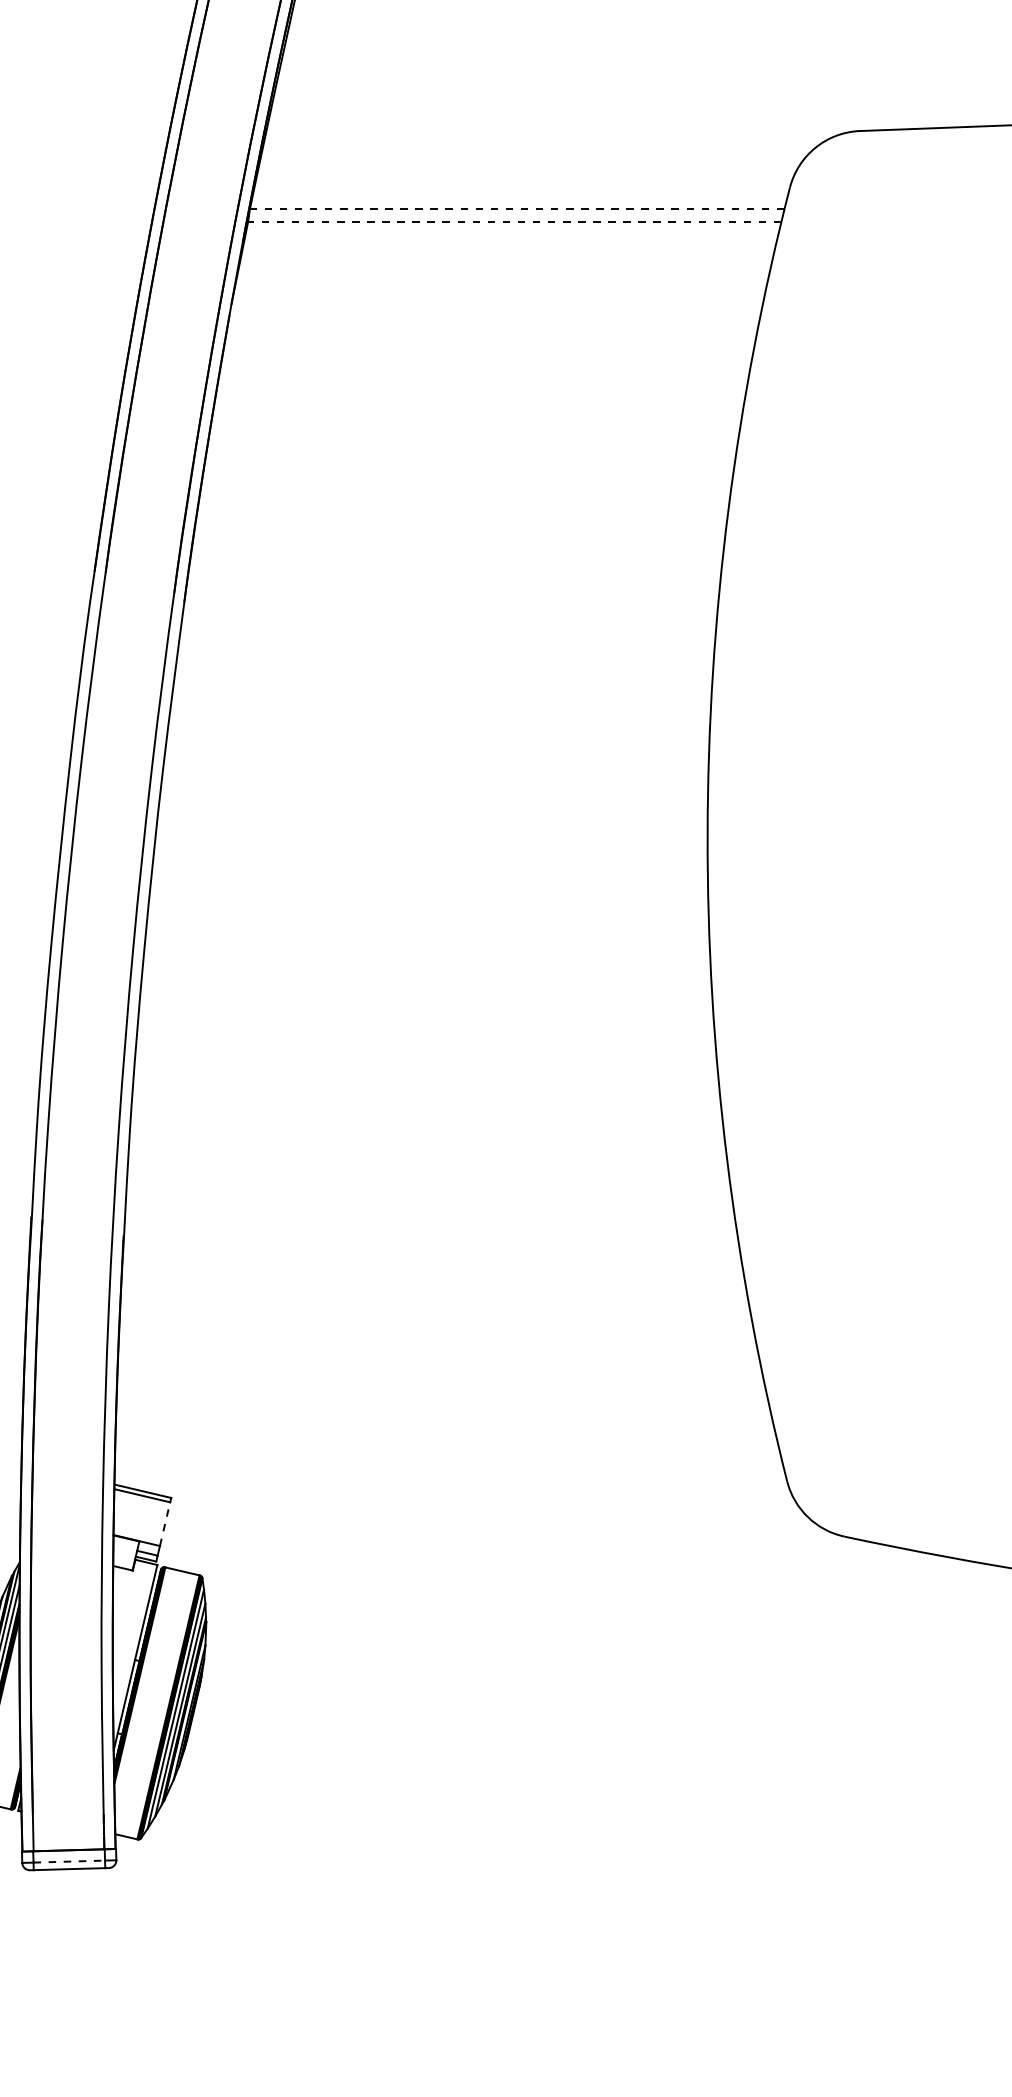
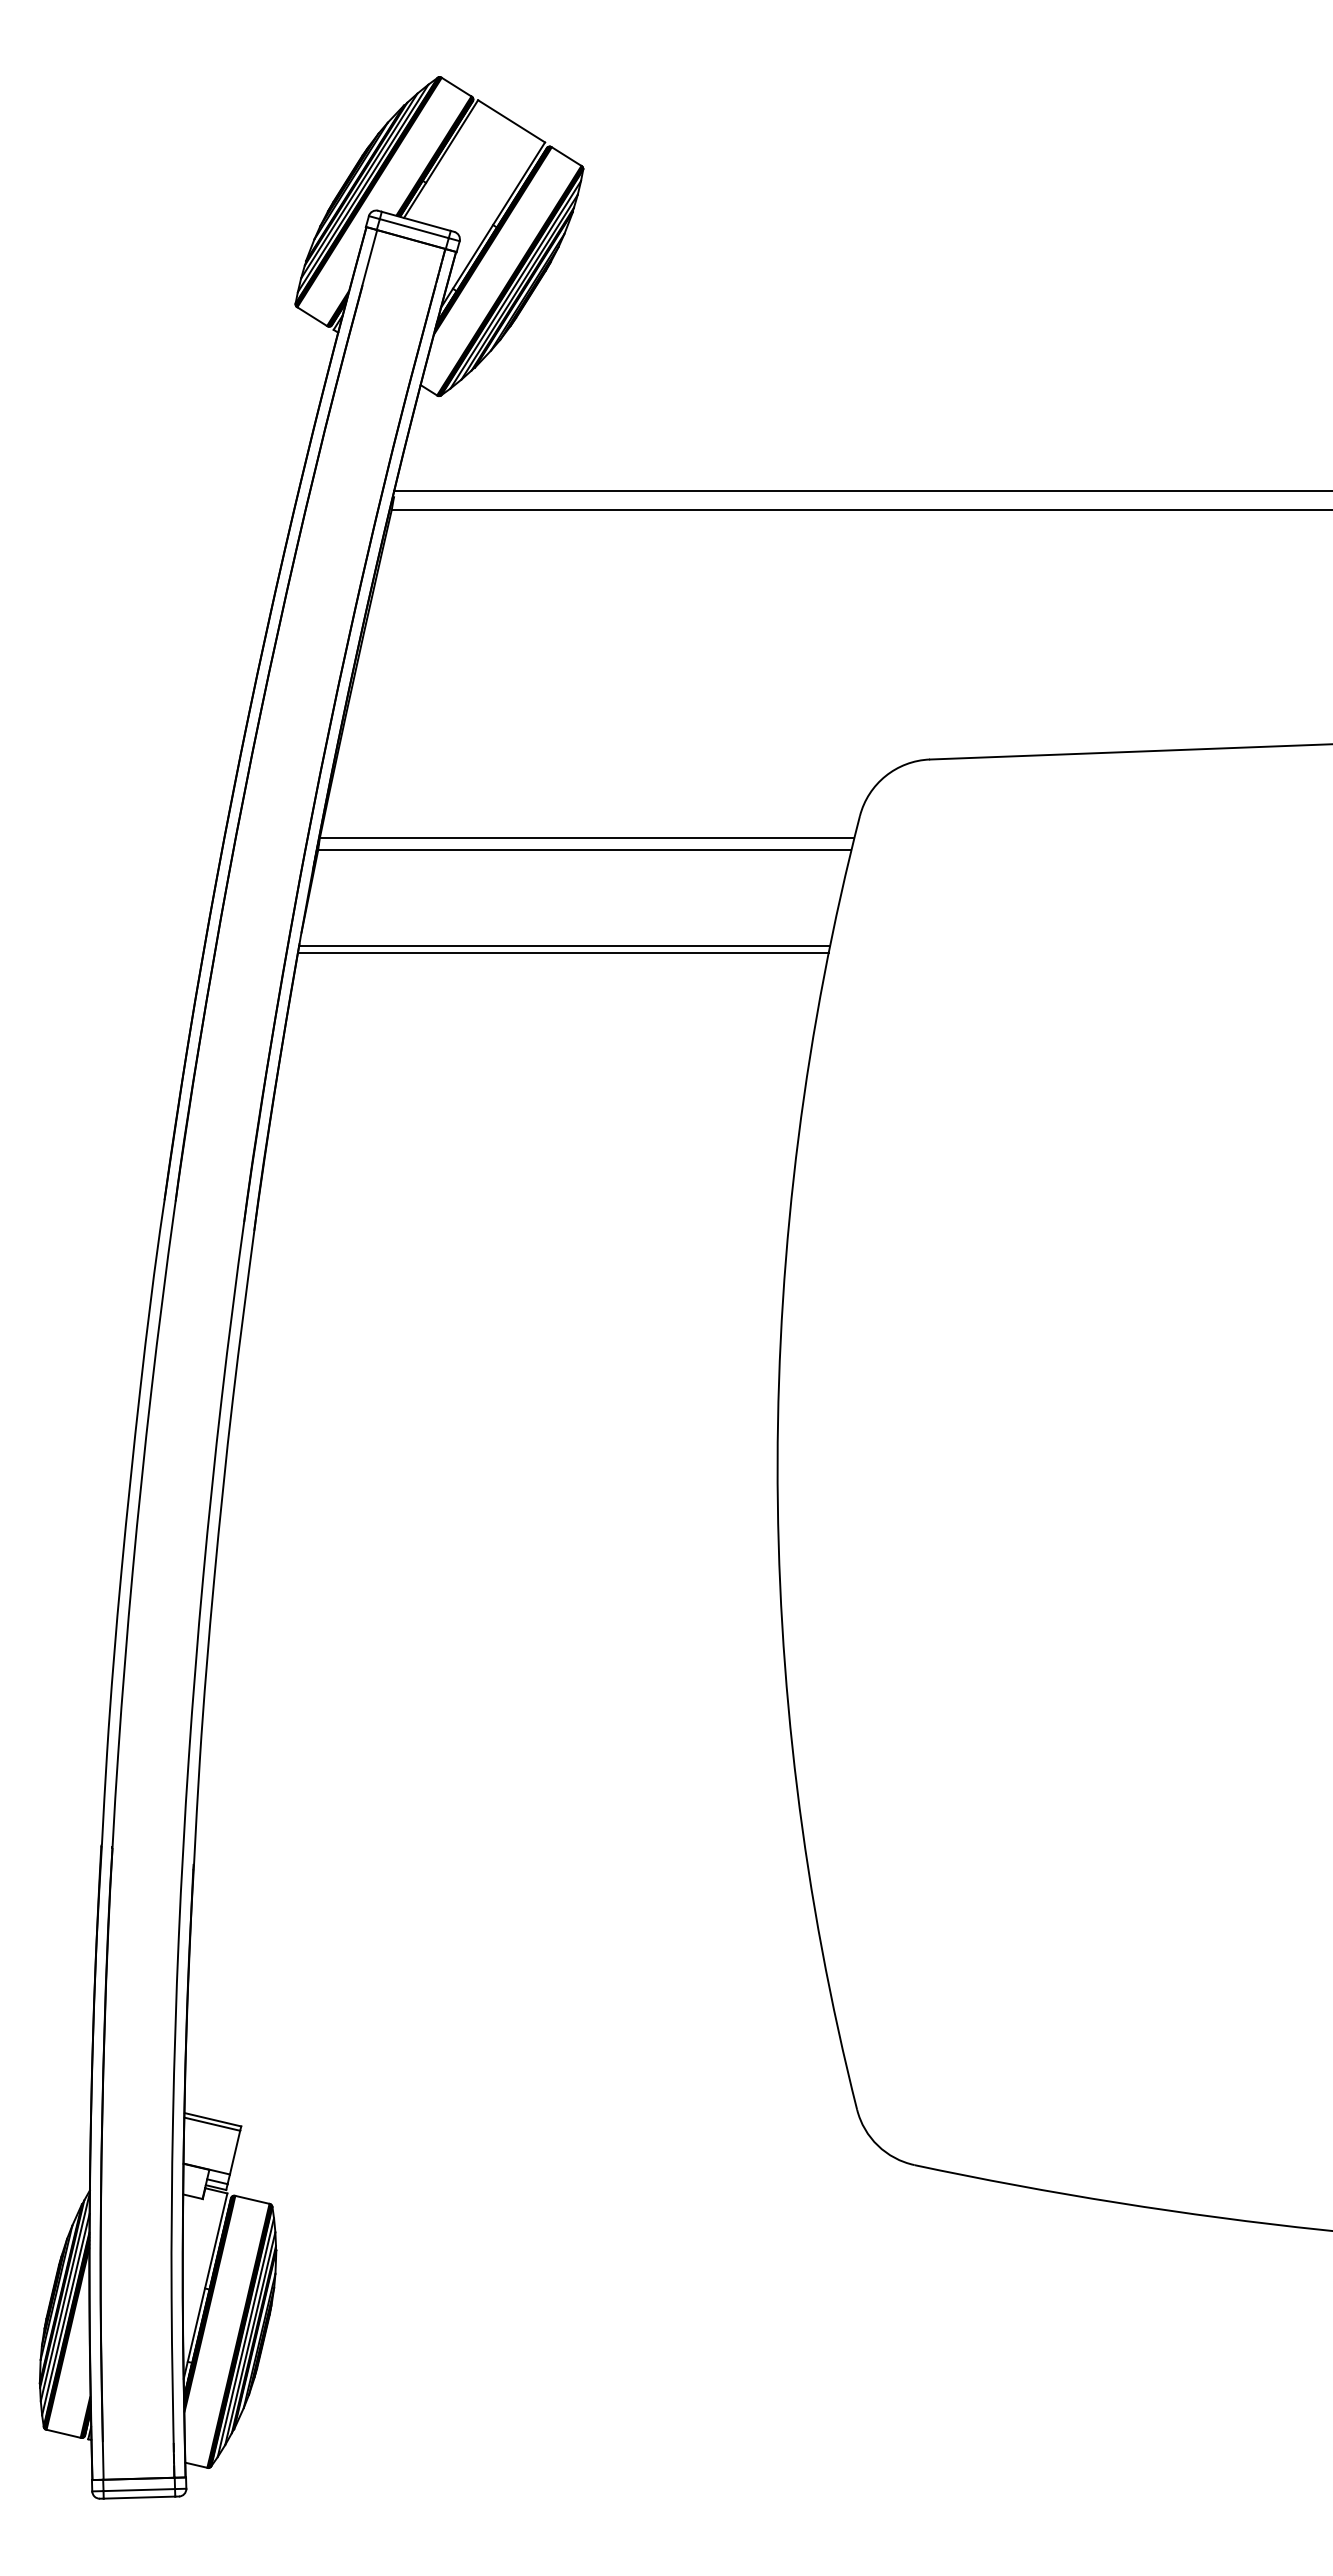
line: (516, 209) -> (586, 837), dashed -> solid
line: (514, 222) -> (584, 850), dashed -> solid
line: (494, 317) -> (564, 945), added
line: (492, 324) -> (562, 952), added
line: (165, 1524) -> (235, 2152), dashed -> solid
line: (69, 1862) -> (139, 2490), dashed -> solid

